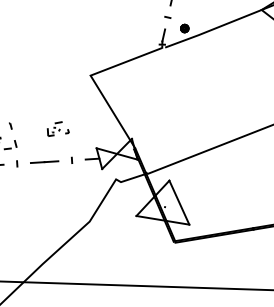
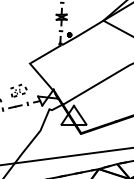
part: (56, 128) -> (18, 90), size x1.67

